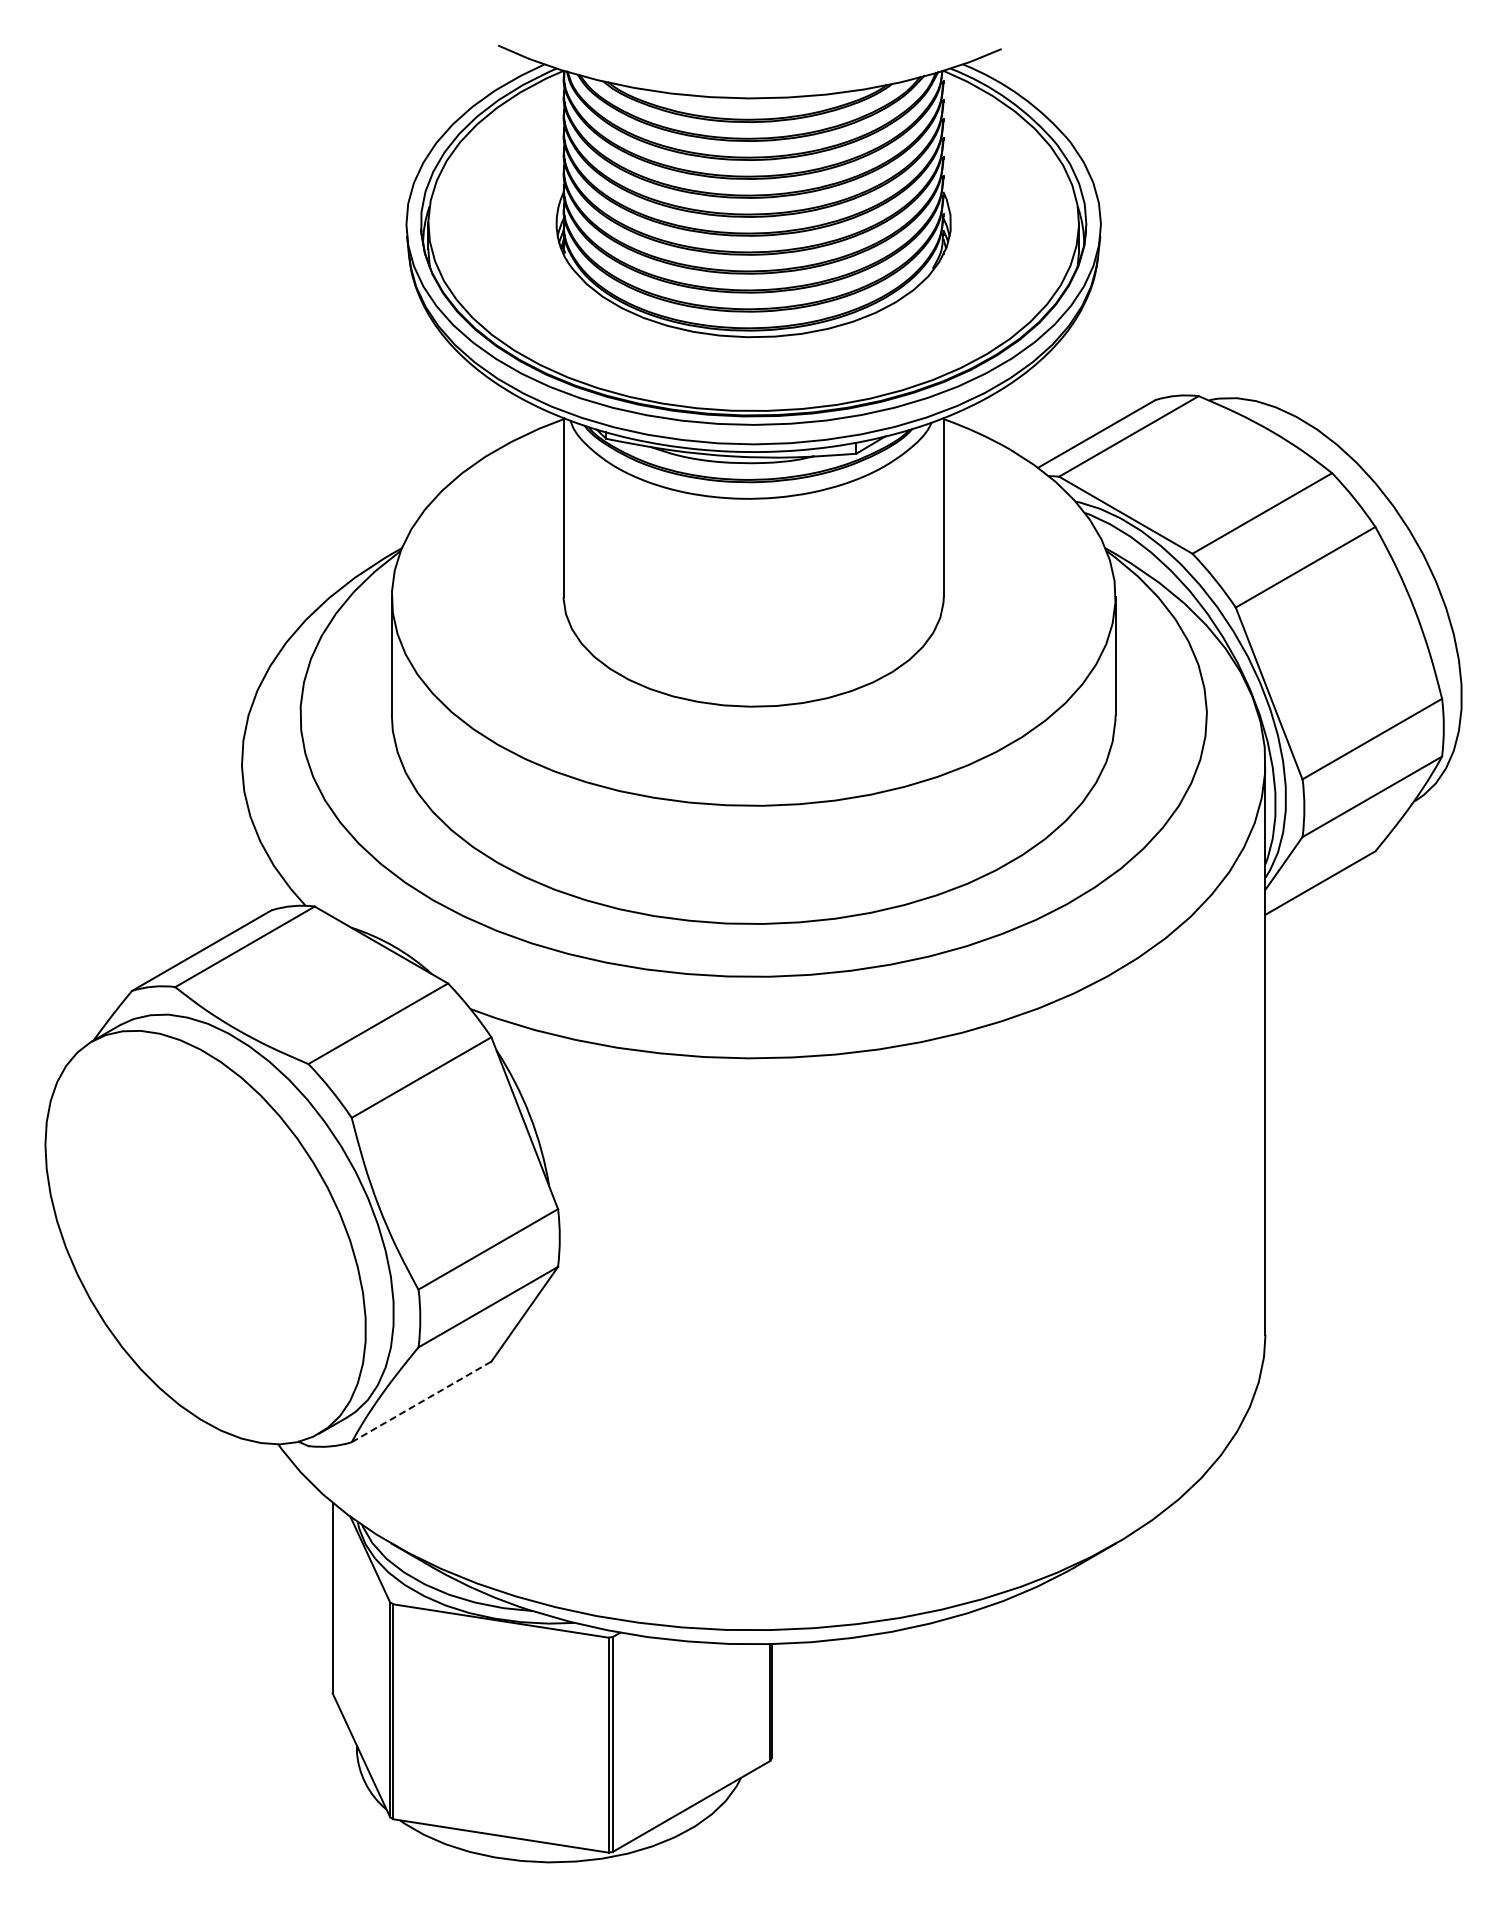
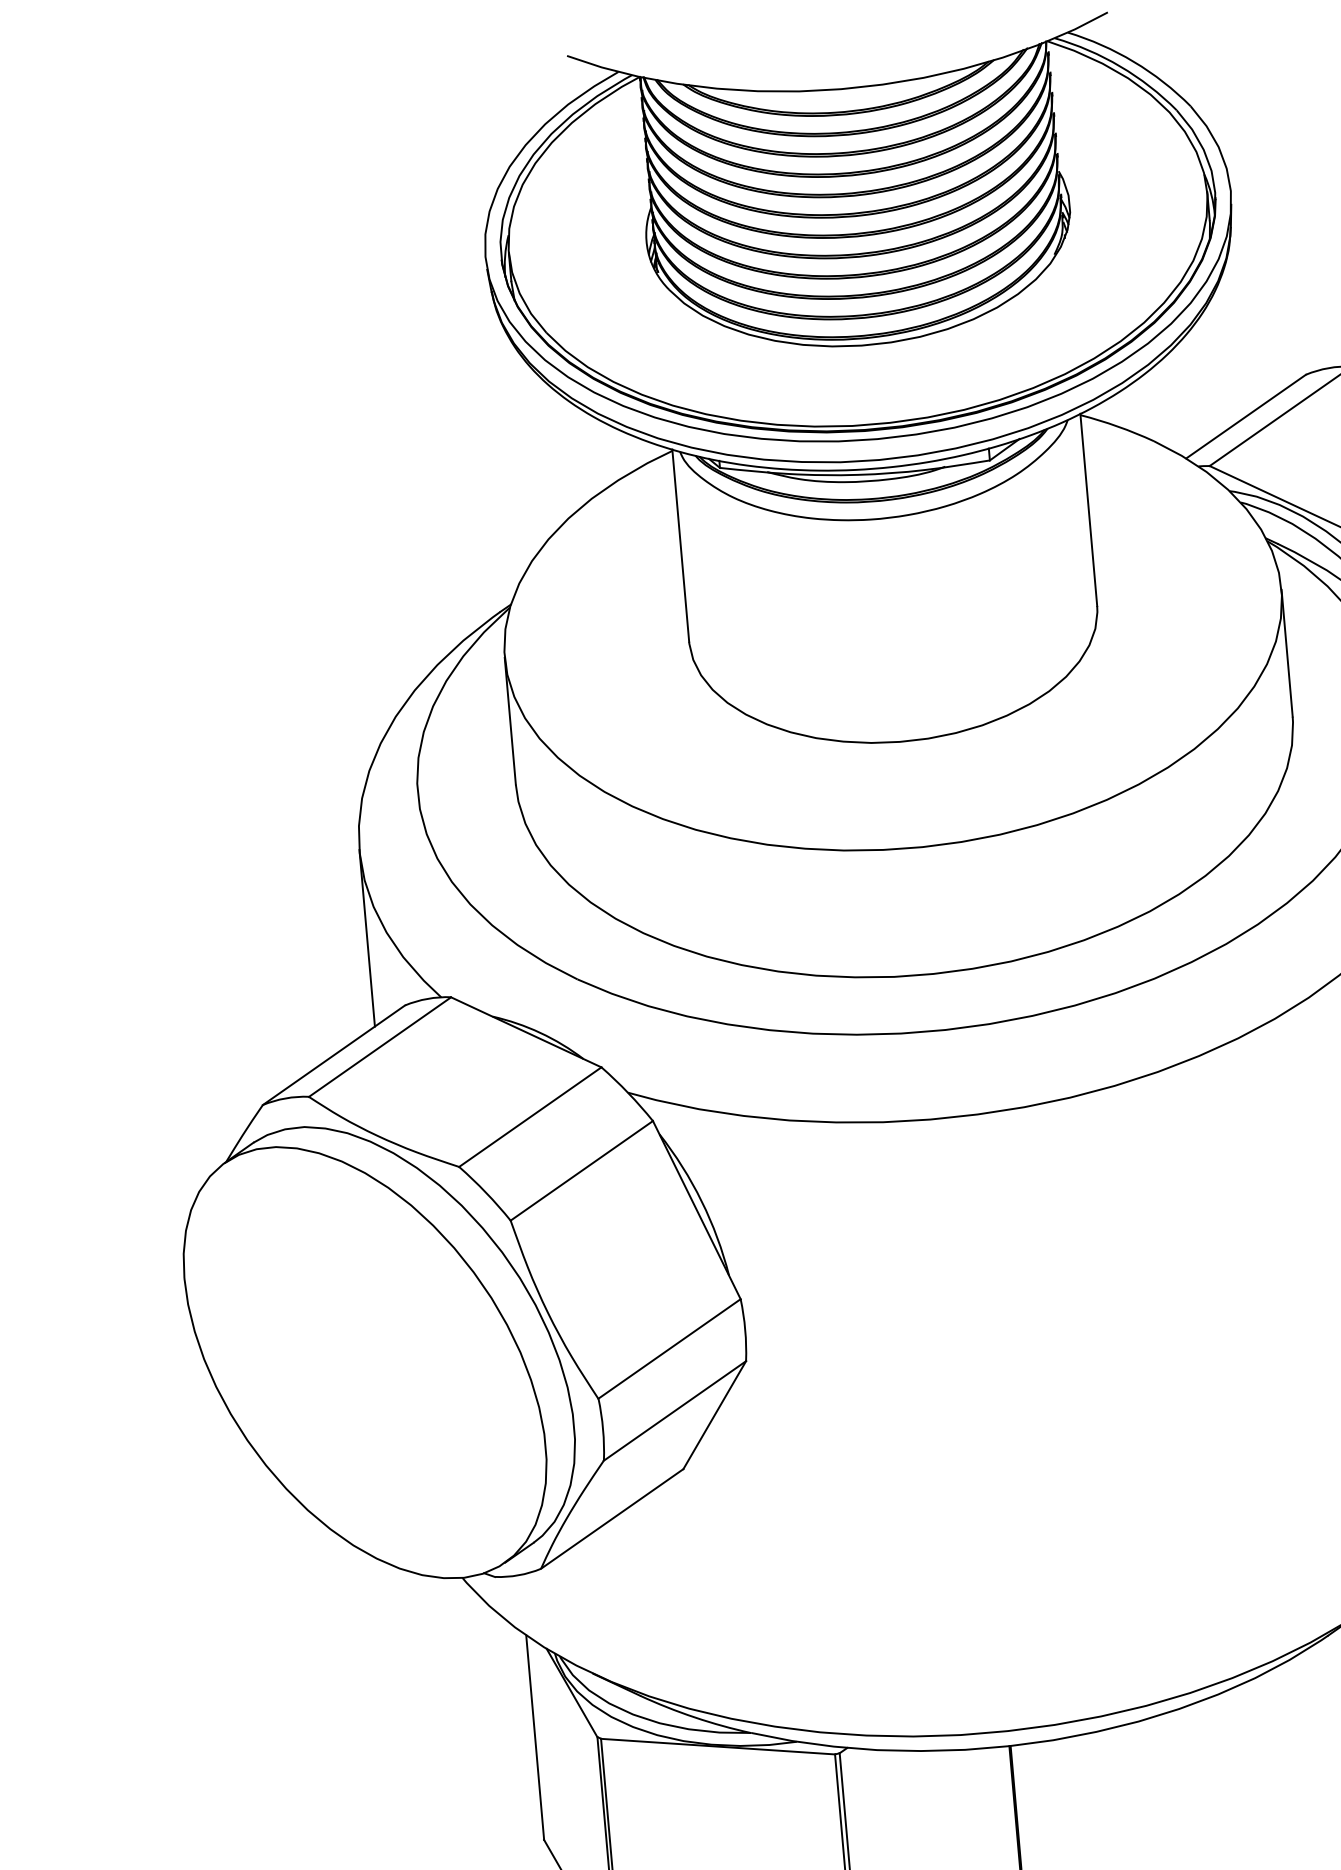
line: (241, 845) -> (366, 938), added
line: (421, 1401) -> (612, 1518), dashed -> solid

